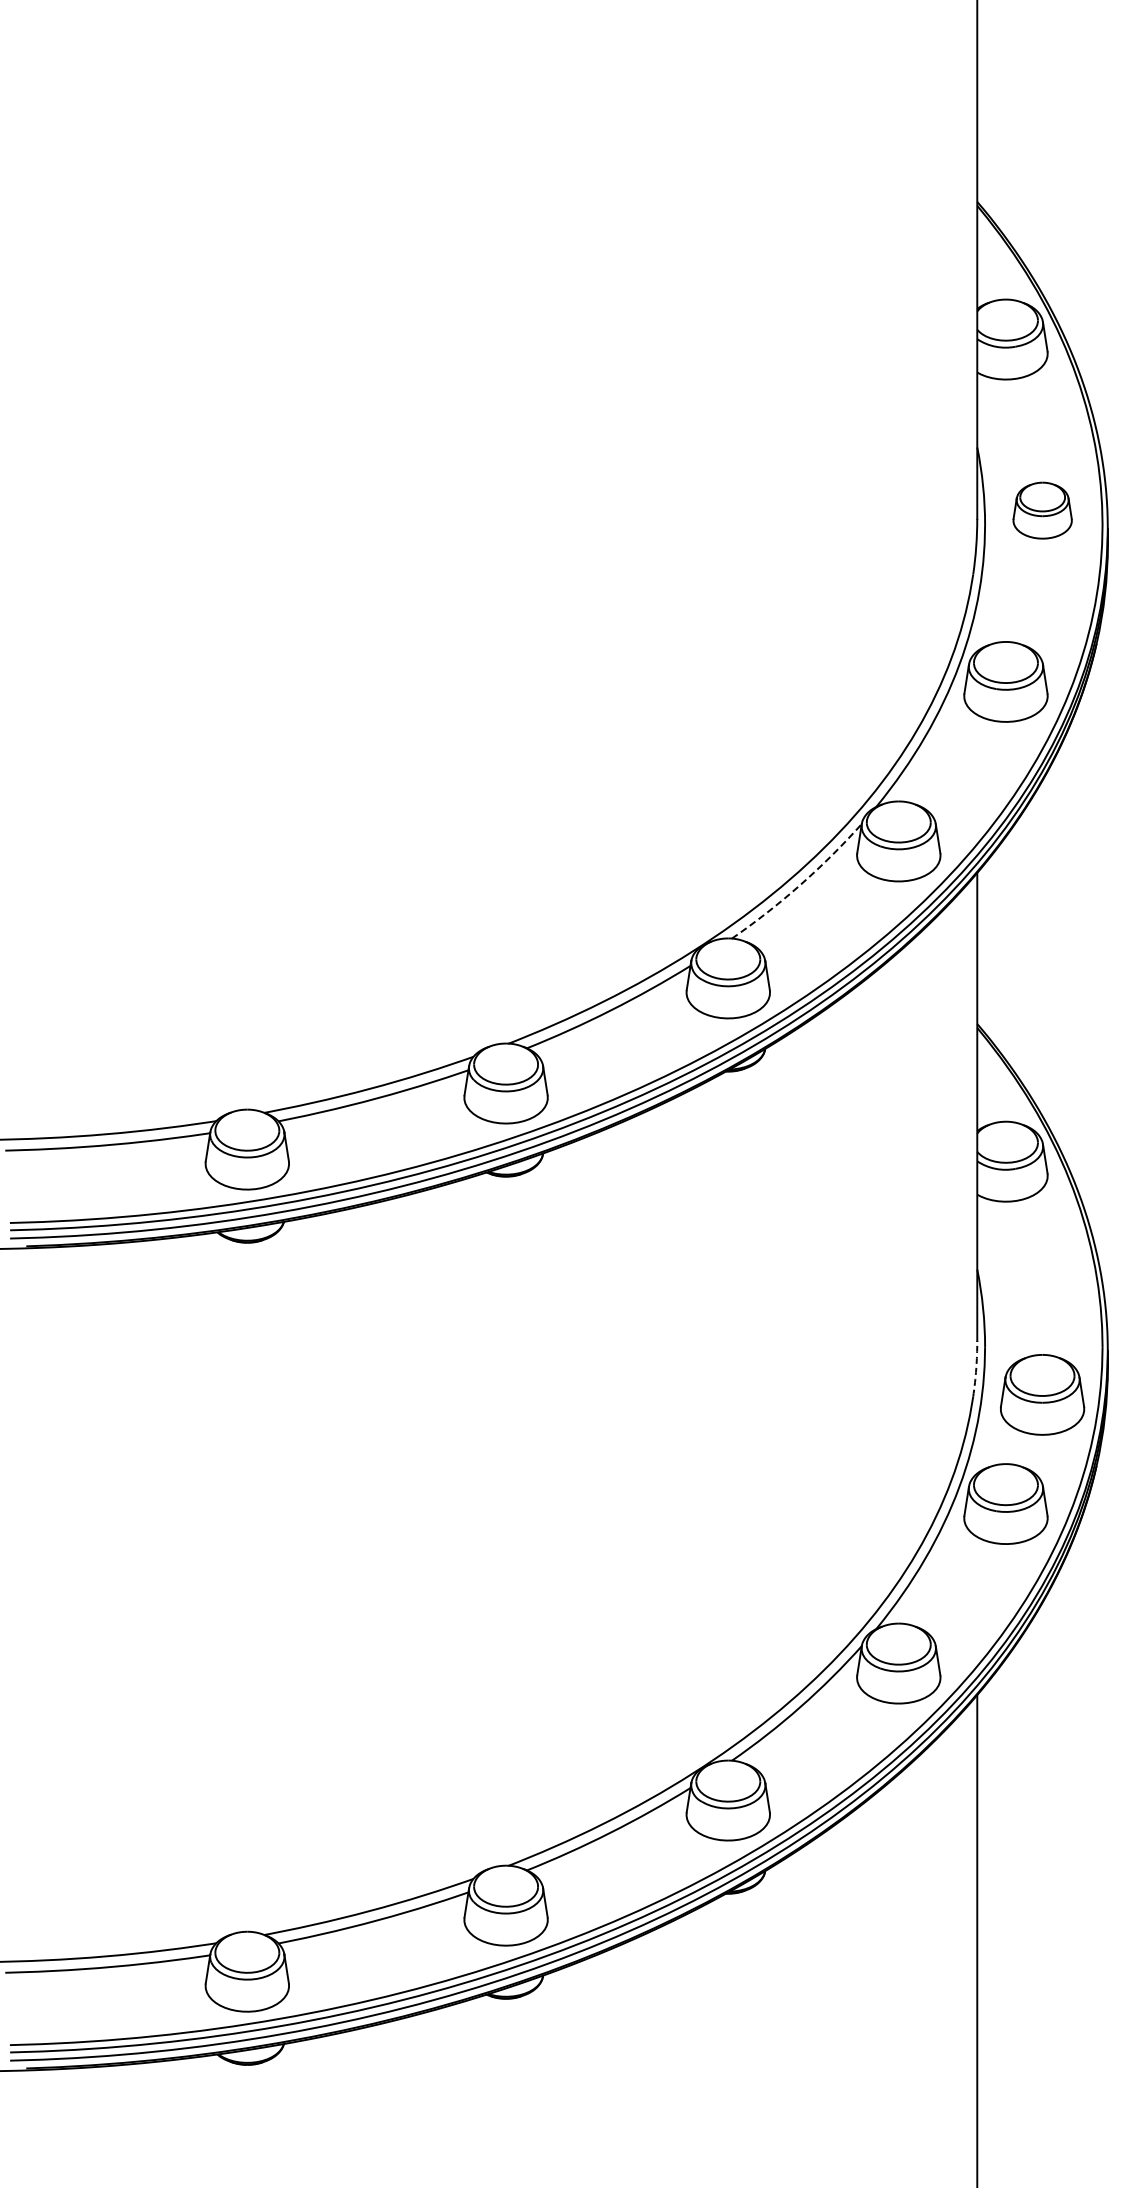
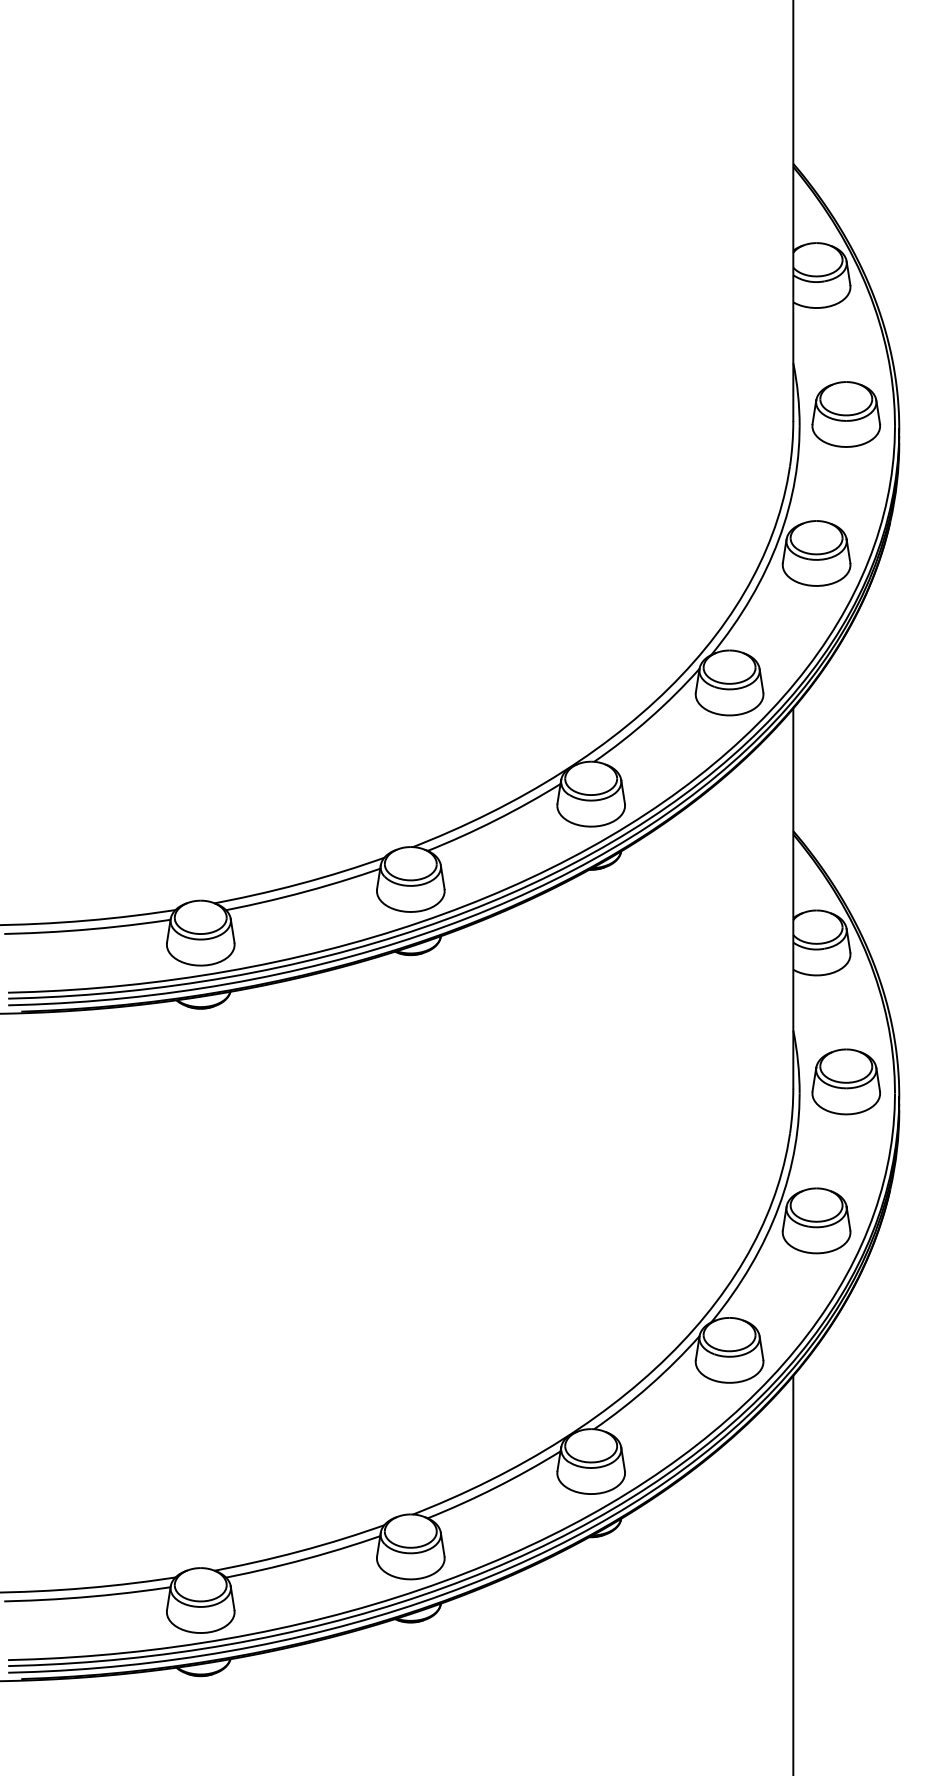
part: (1042, 510) -> (846, 414), size x1.43
arc: (800, 884) -> (649, 717), dashed -> solid
arc: (976, 1368) -> (792, 1110), dashed -> solid
part: (1042, 1394) -> (846, 1081), moved

